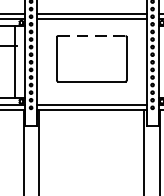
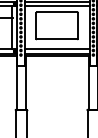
line: (90, 26) -> (56, 6), added
line: (92, 36) -> (57, 12), dashed -> solid
line: (90, 98) -> (56, 49), added

